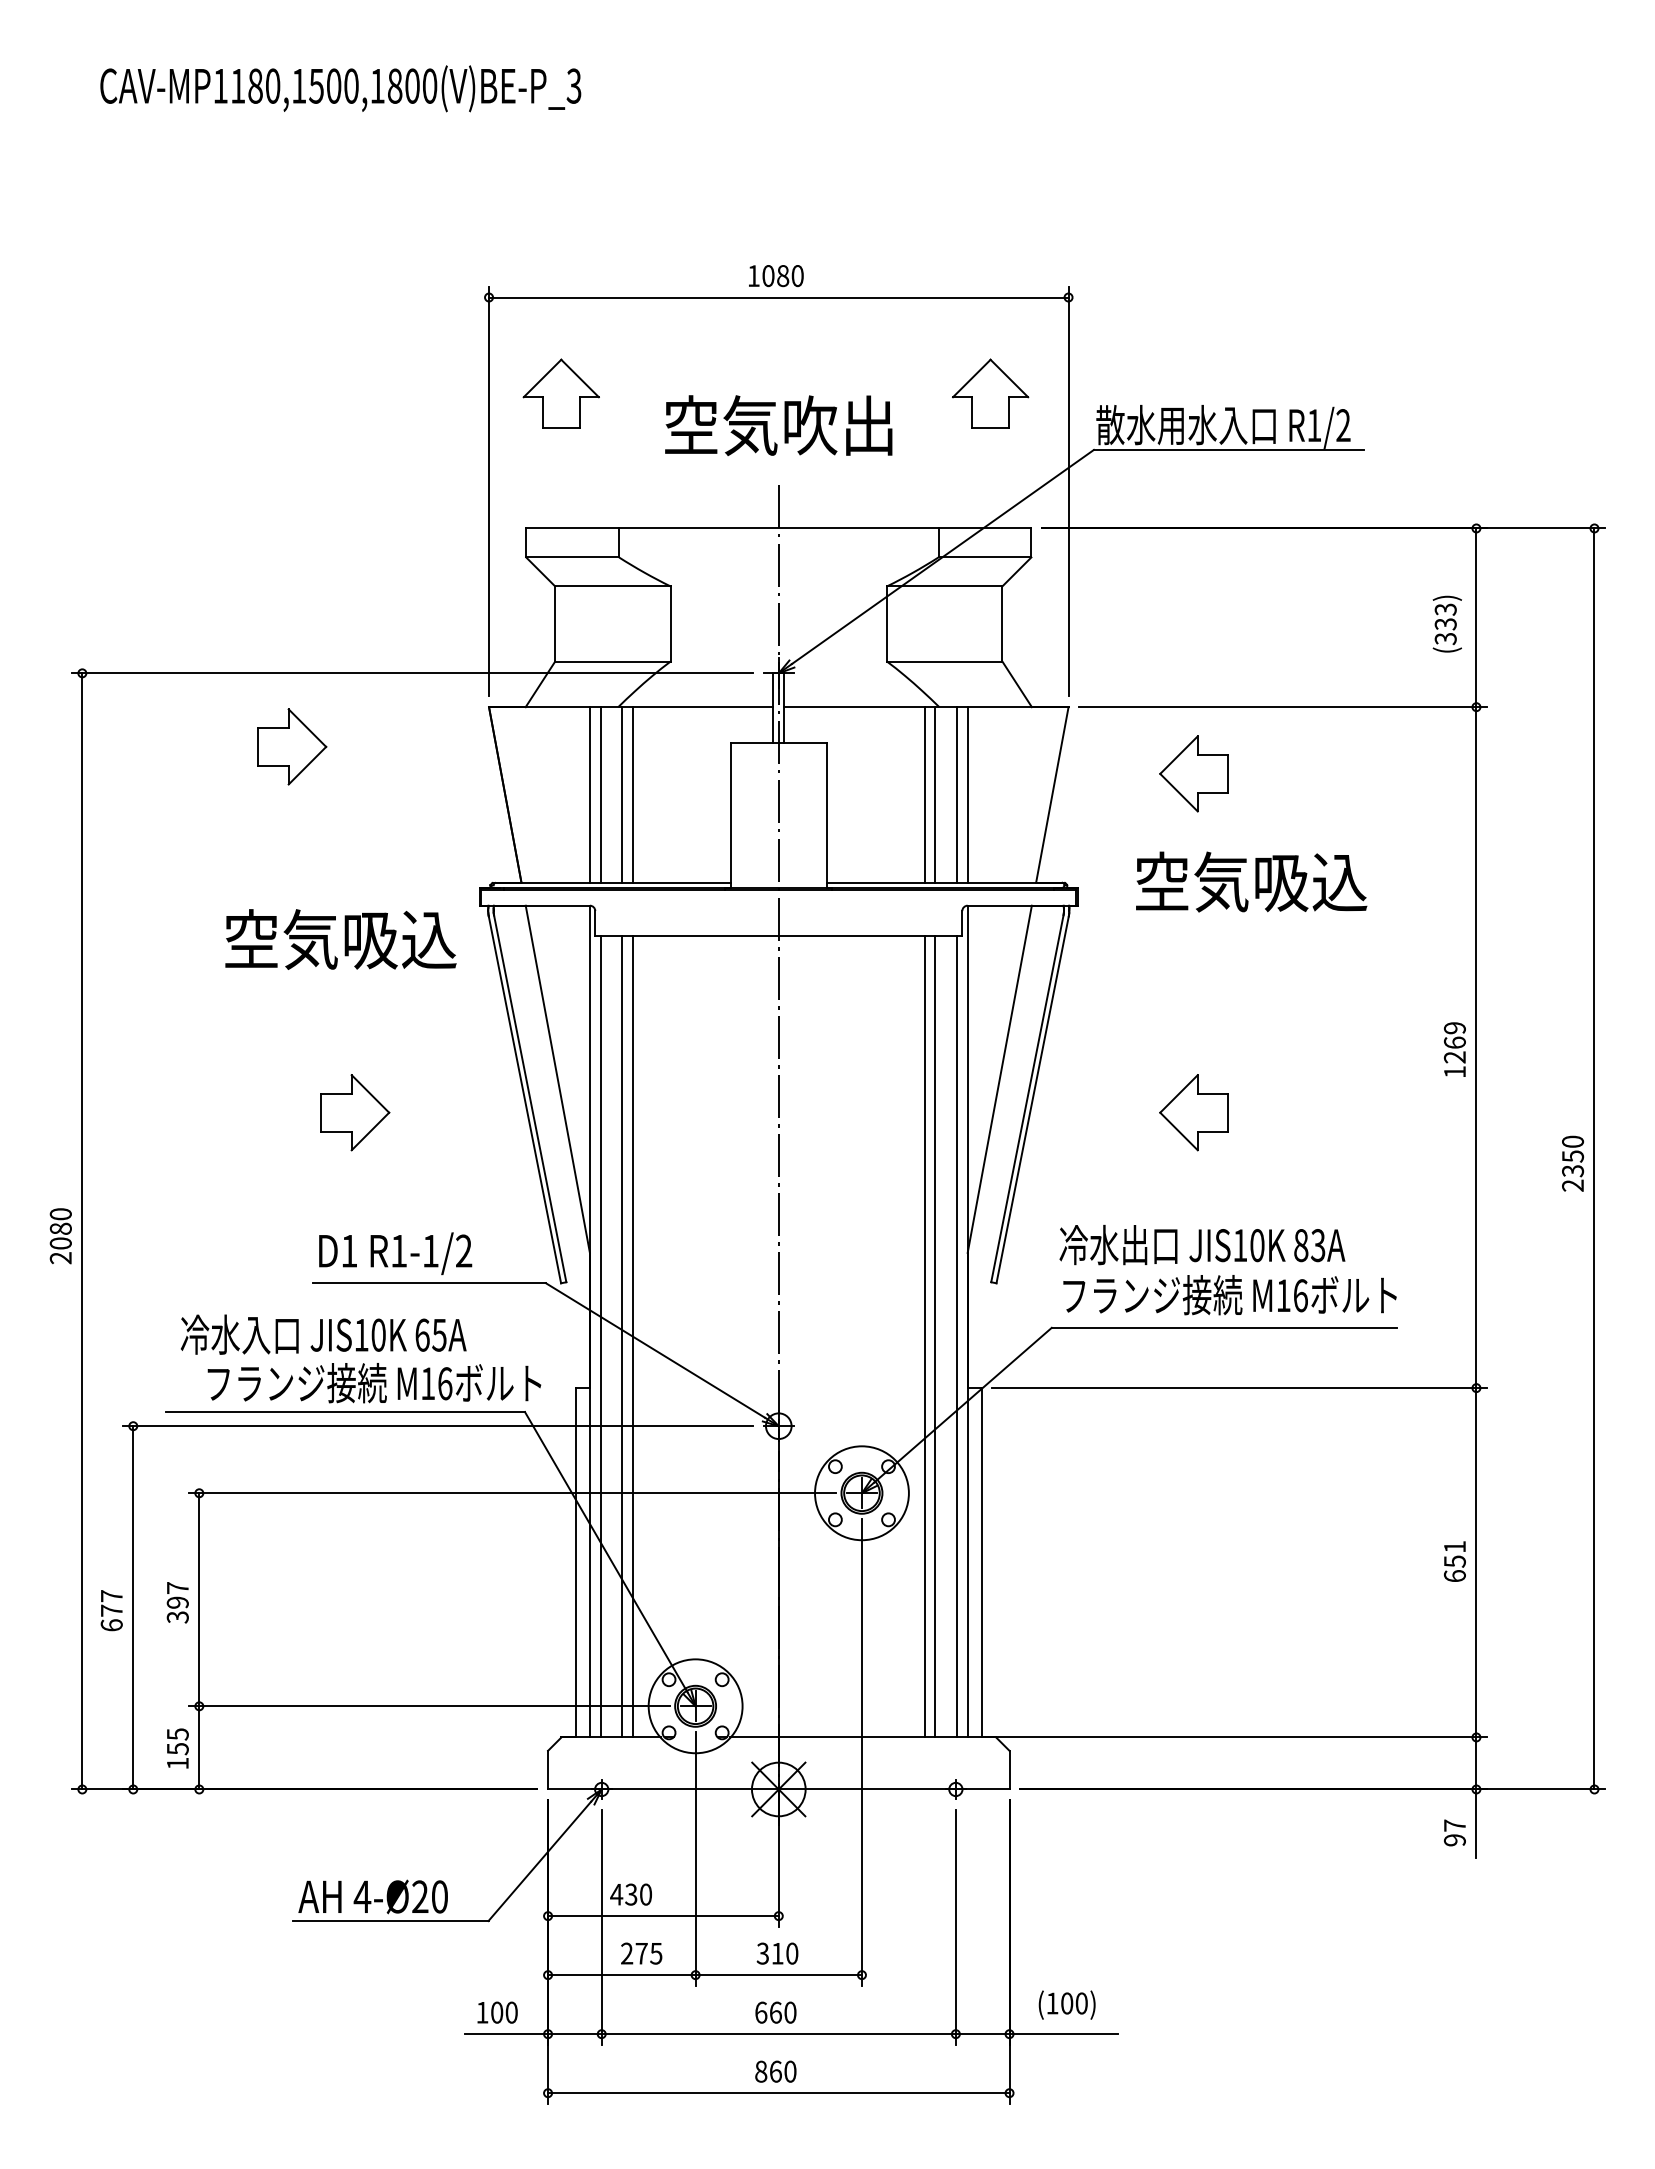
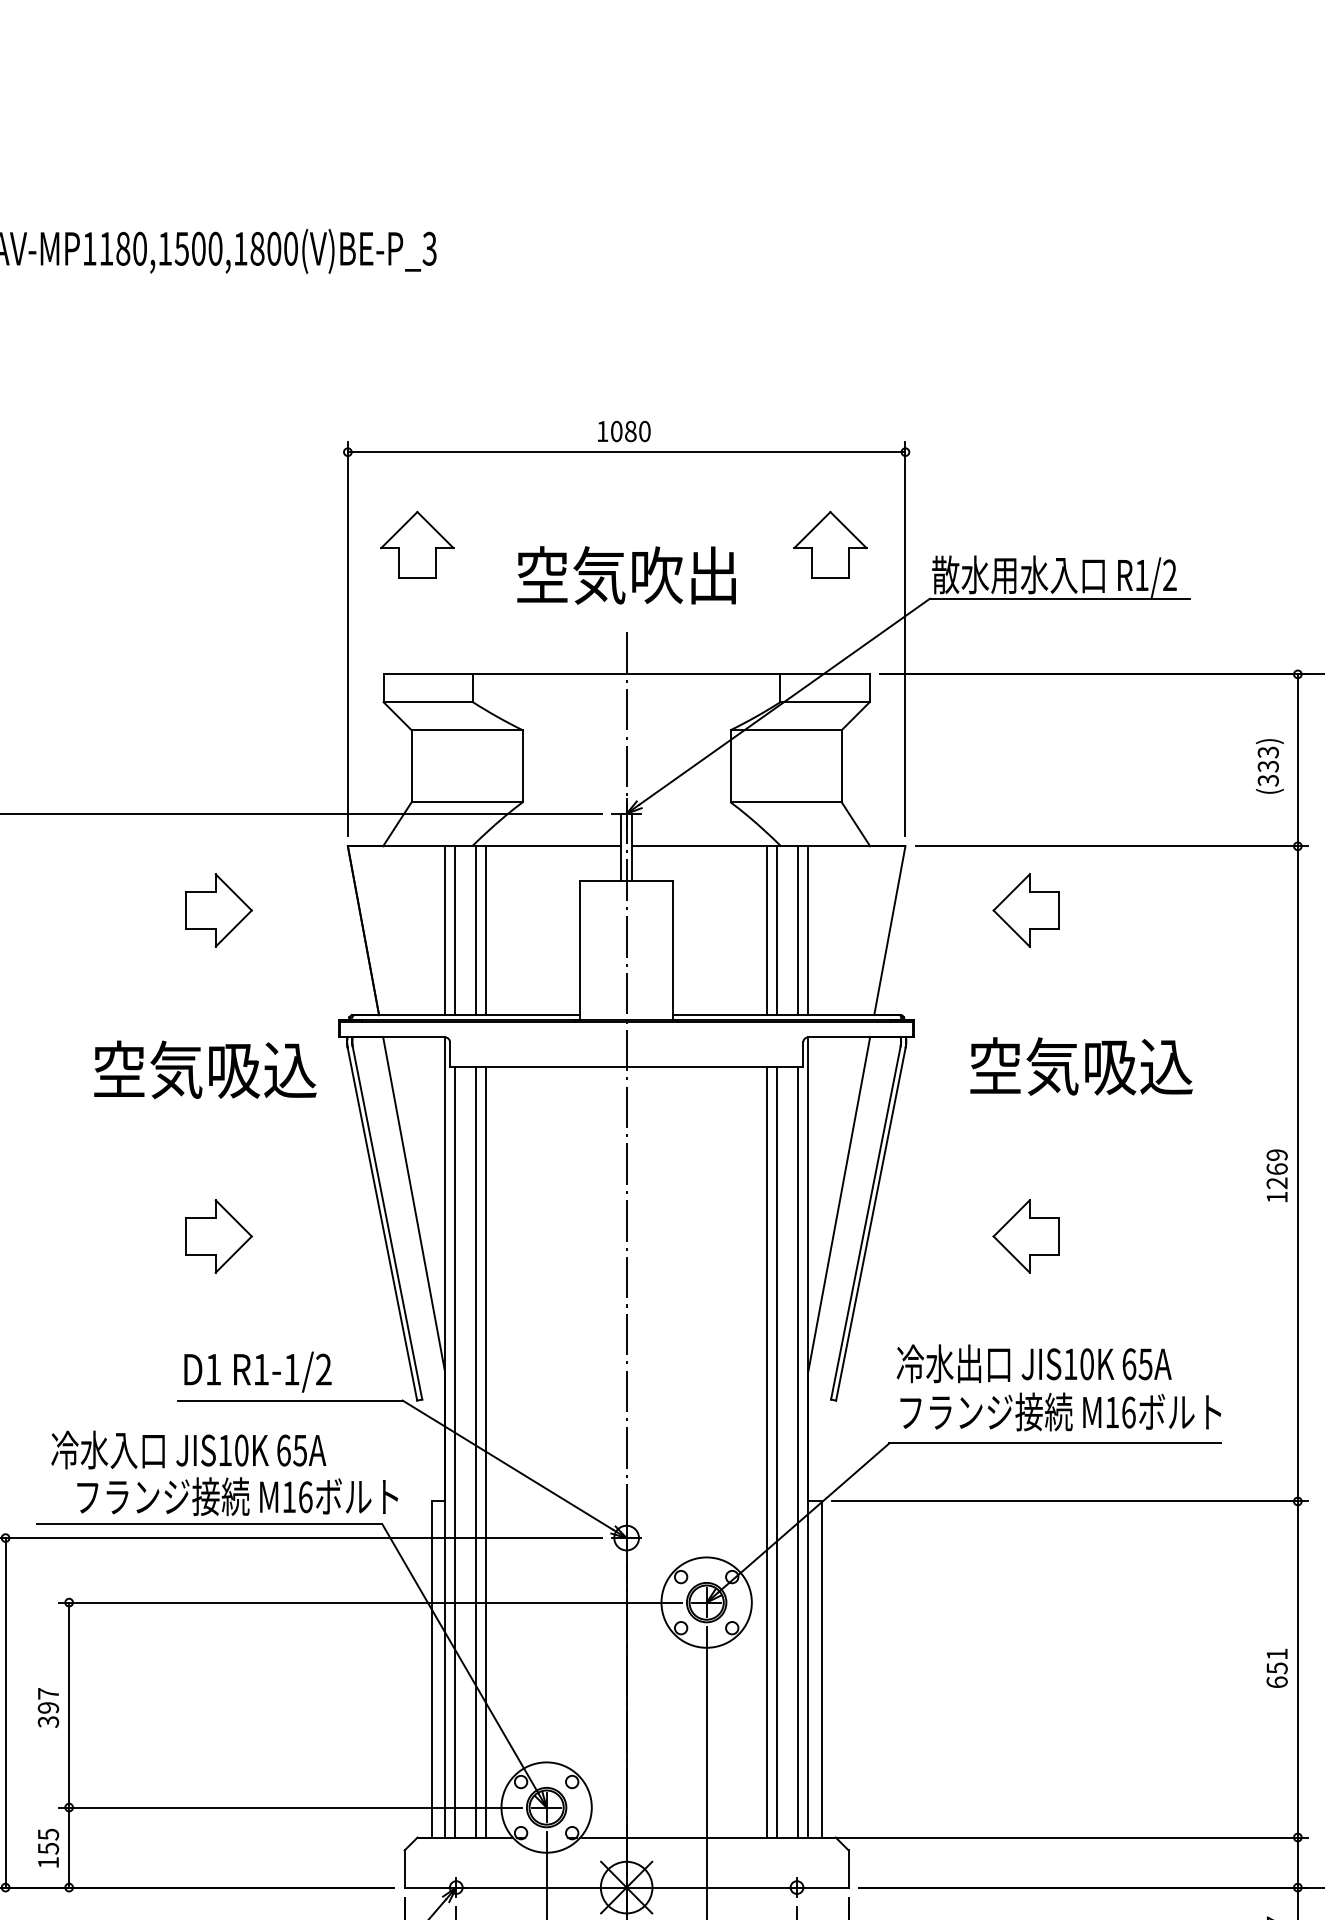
part: (292, 746) -> (219, 910), moved
text: (1251, 881) -> (1081, 1065), moved
text: (1309, 1245) -> (1137, 1364), 83A -> 65A

